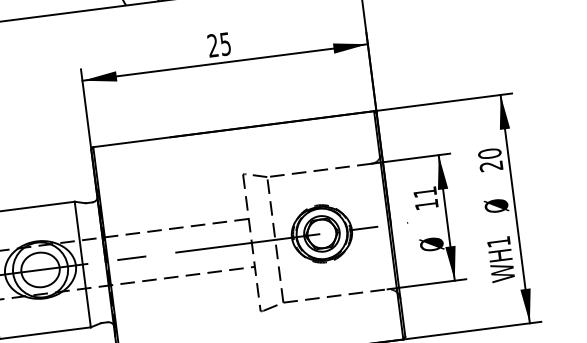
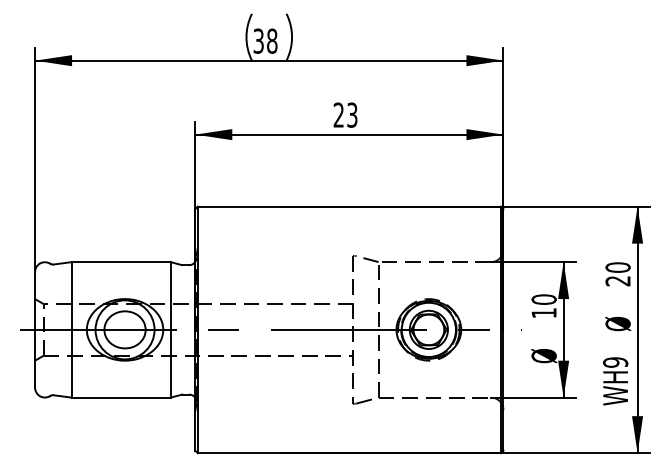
text: (225, 43) -> (352, 114), 25 -> 23
text: (424, 192) -> (543, 299), 11 -> 10
text: (498, 241) -> (615, 362), WH1 -> WH9

